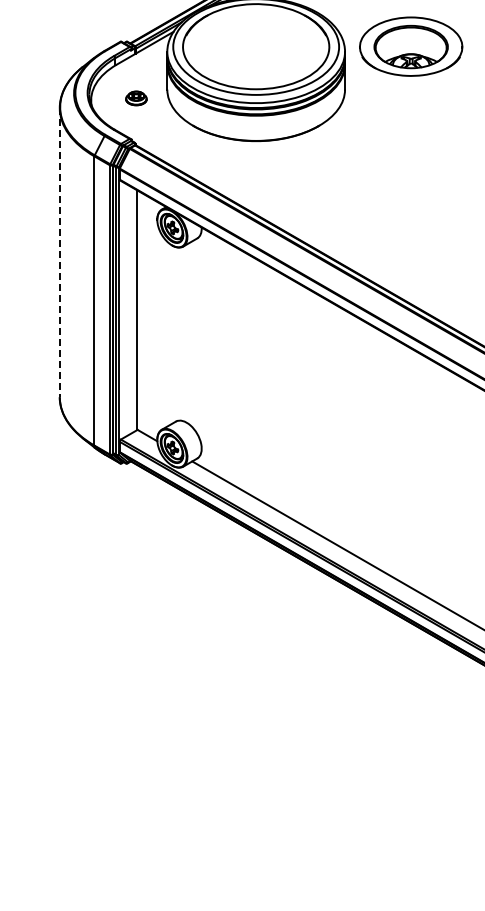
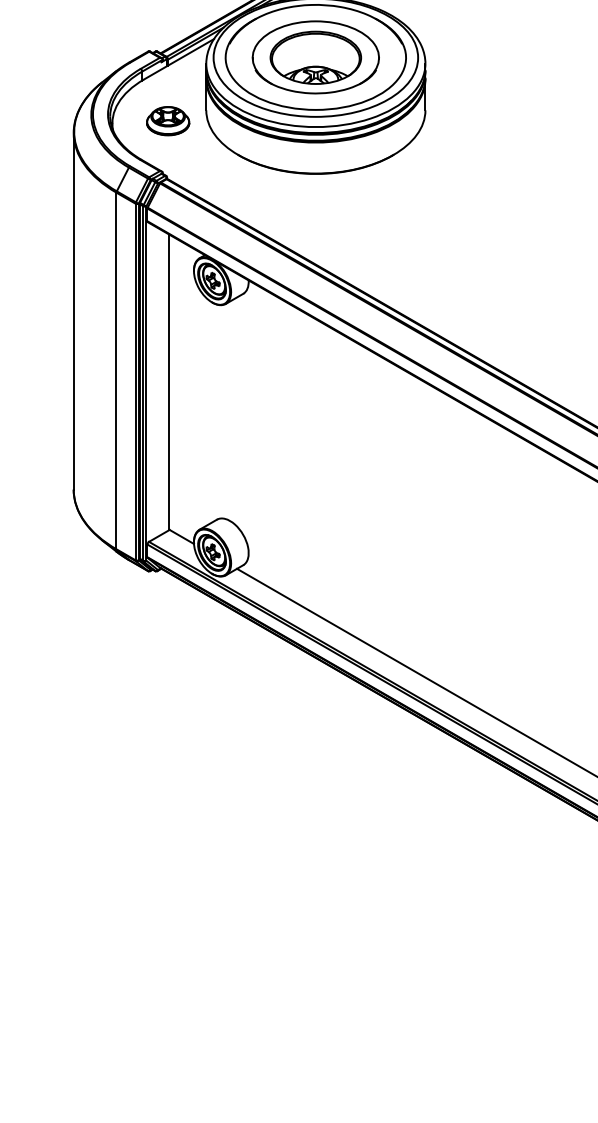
part: (411, 46) -> (316, 57), moved
part: (136, 98) -> (168, 121), size x1.67
line: (59, 252) -> (73, 311), dashed -> solid

